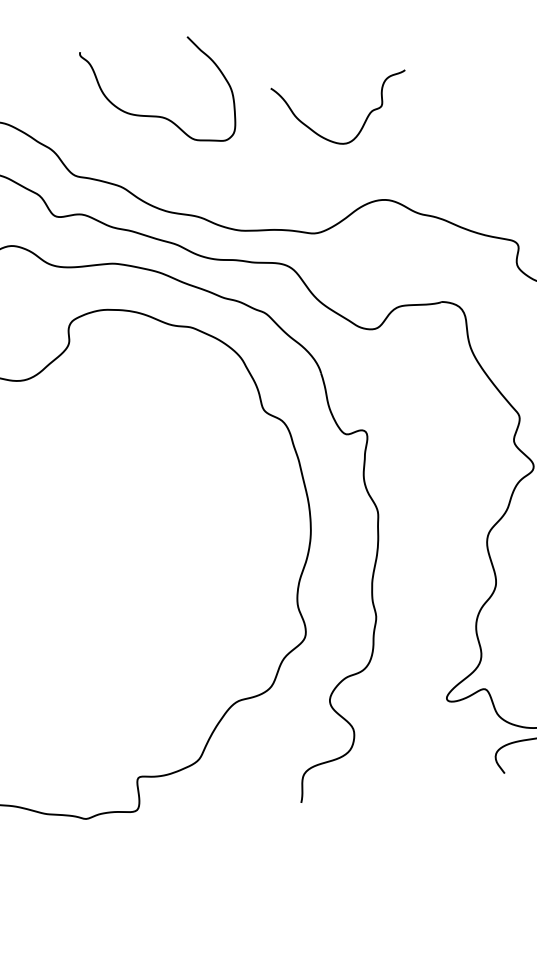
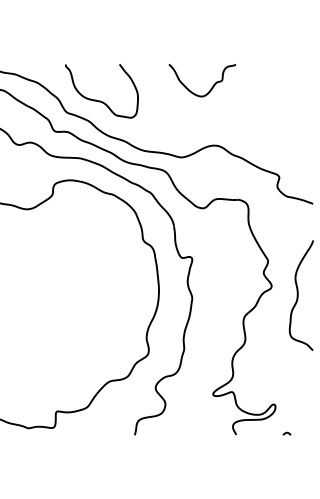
curve: (159, 114) -> (100, 100), moved
curve: (360, 125) -> (210, 88), moved

